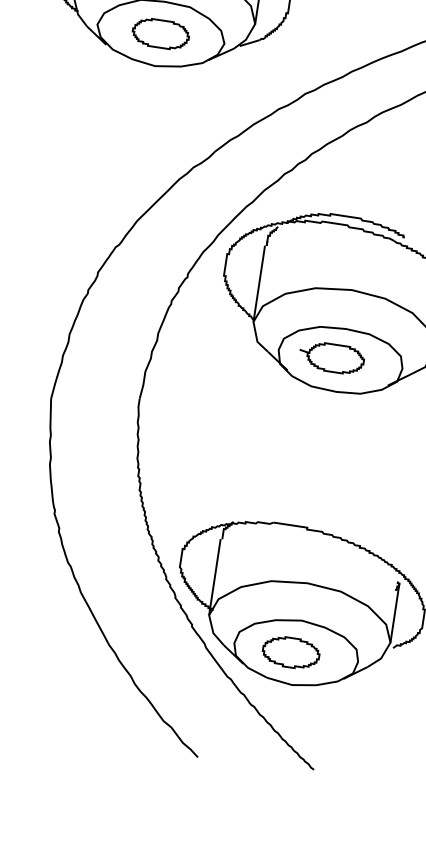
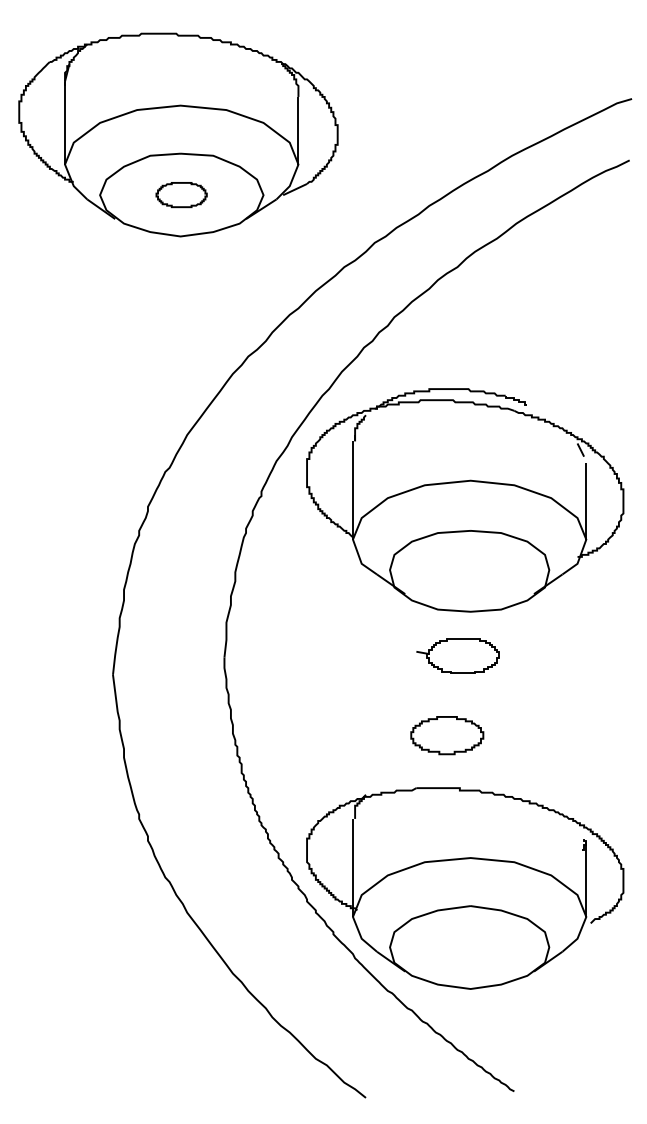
part: (160, 33) -> (181, 194), size x0.7
part: (331, 357) -> (457, 655), moved
part: (291, 652) -> (447, 735), moved

